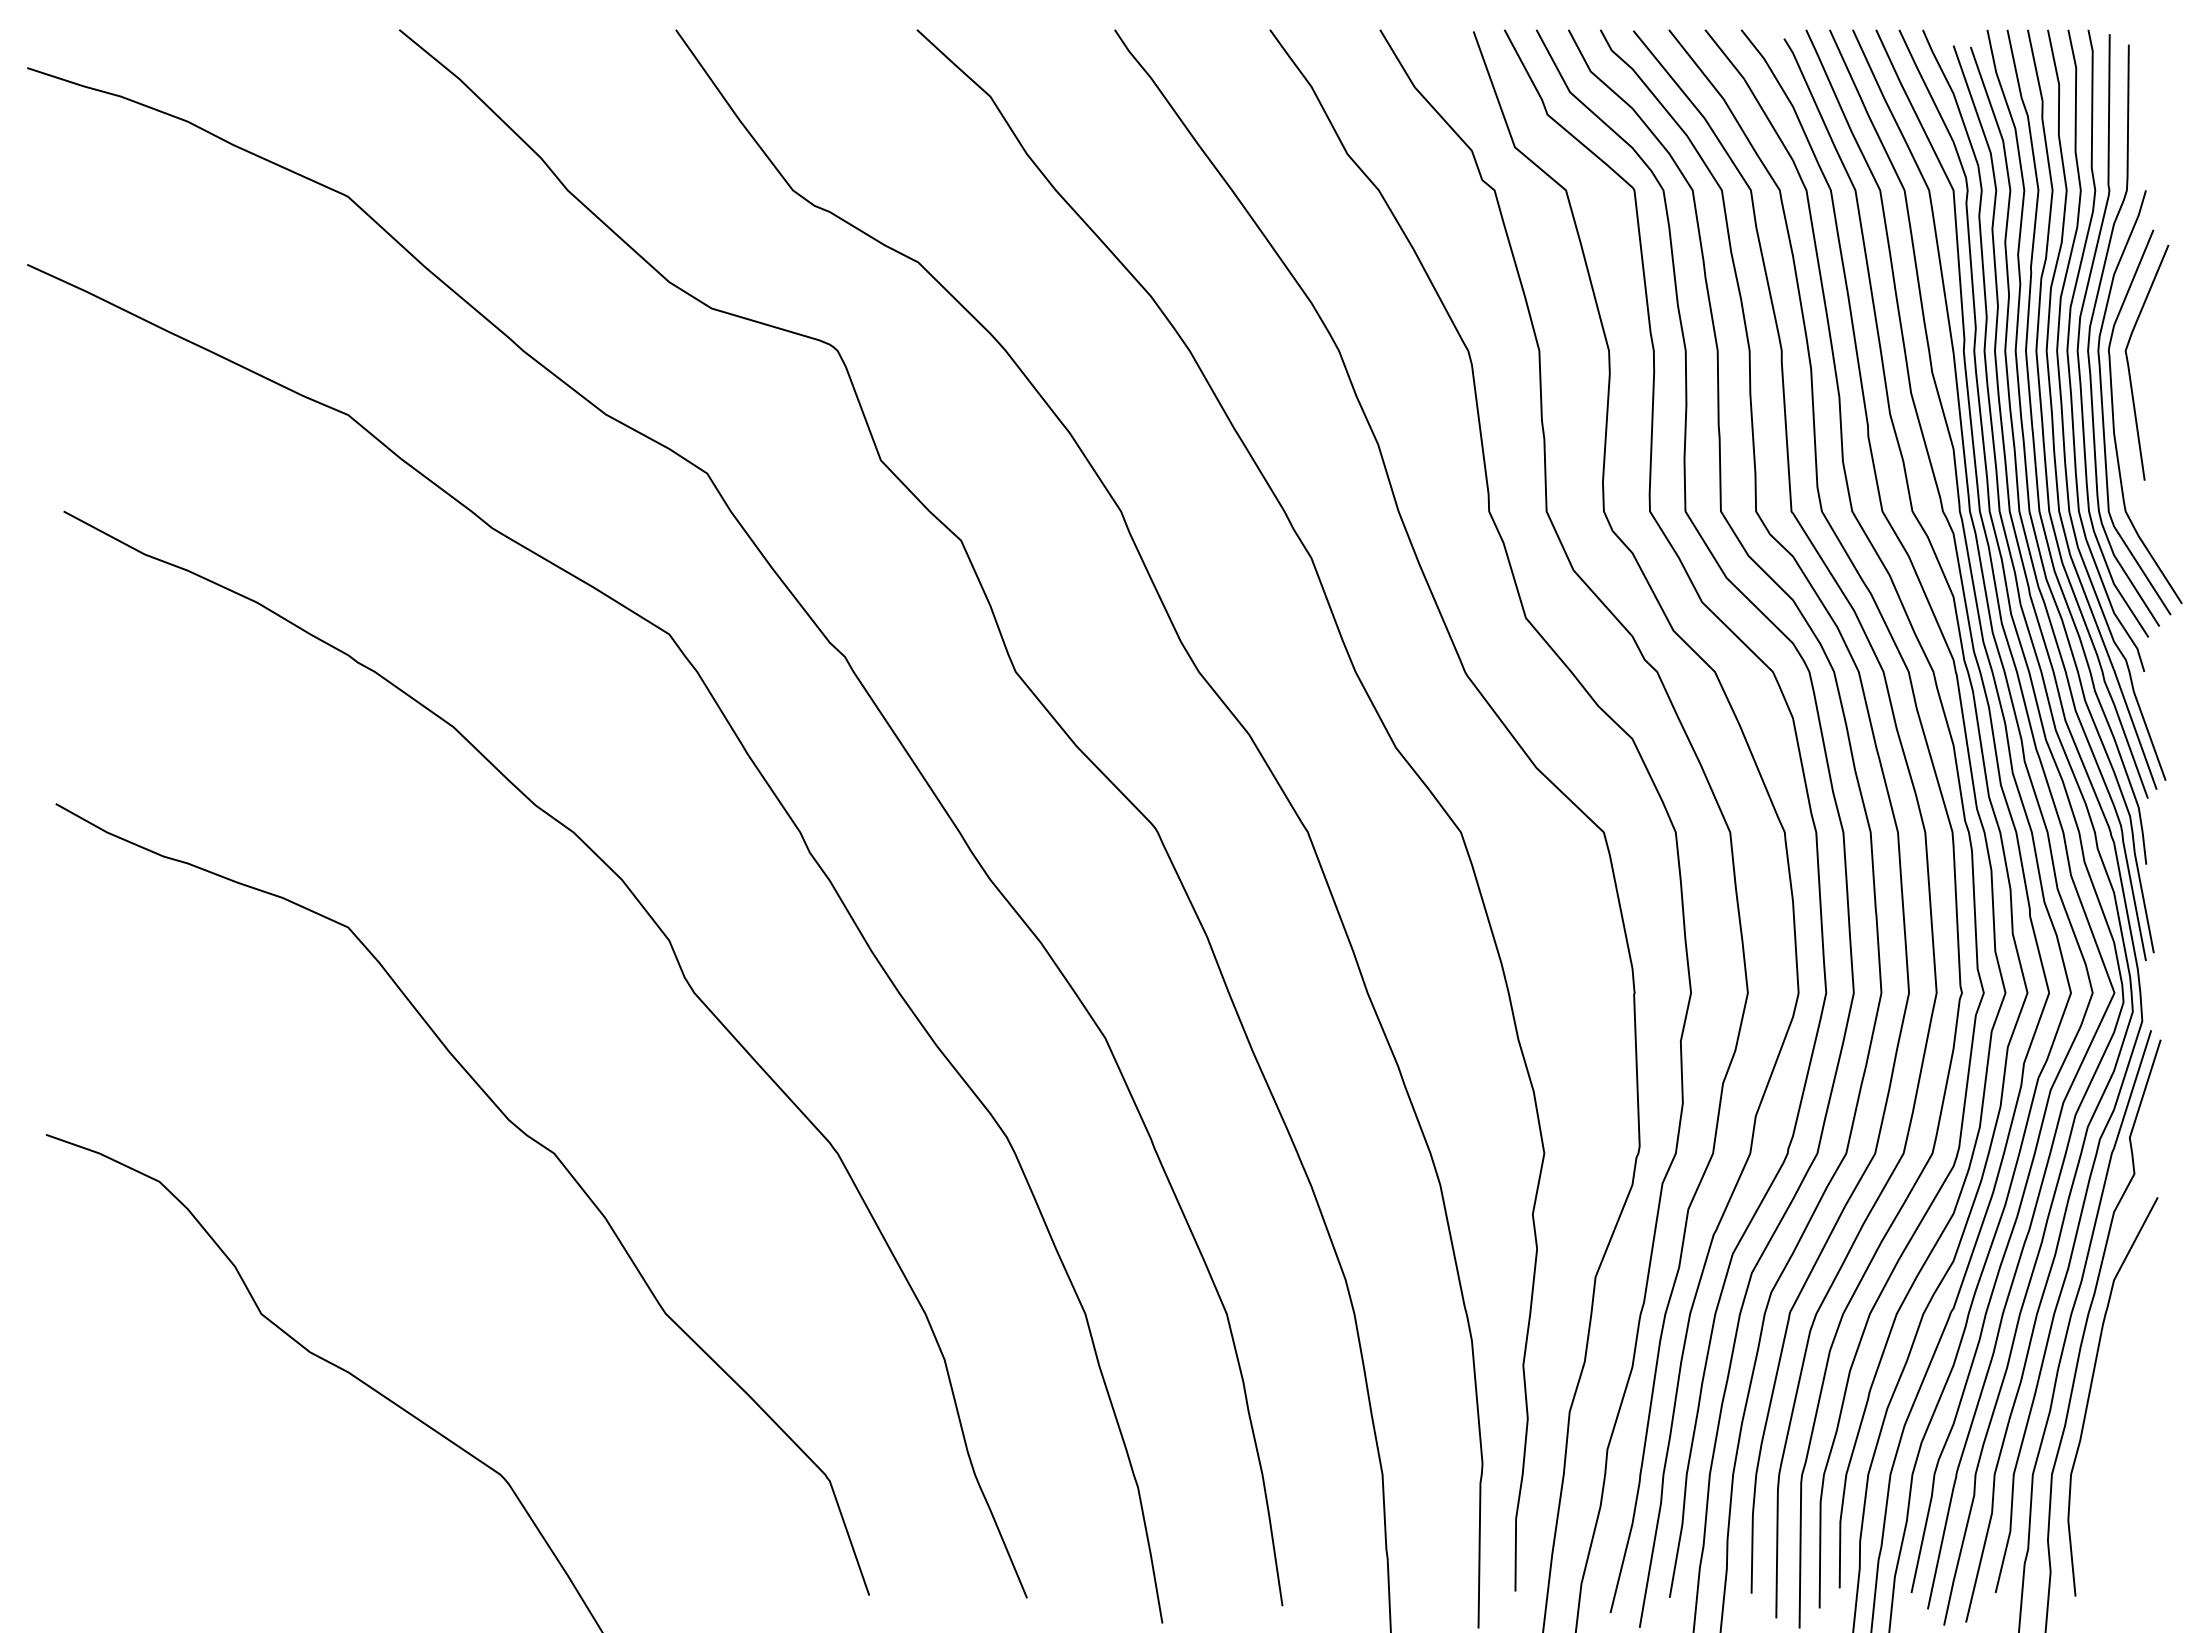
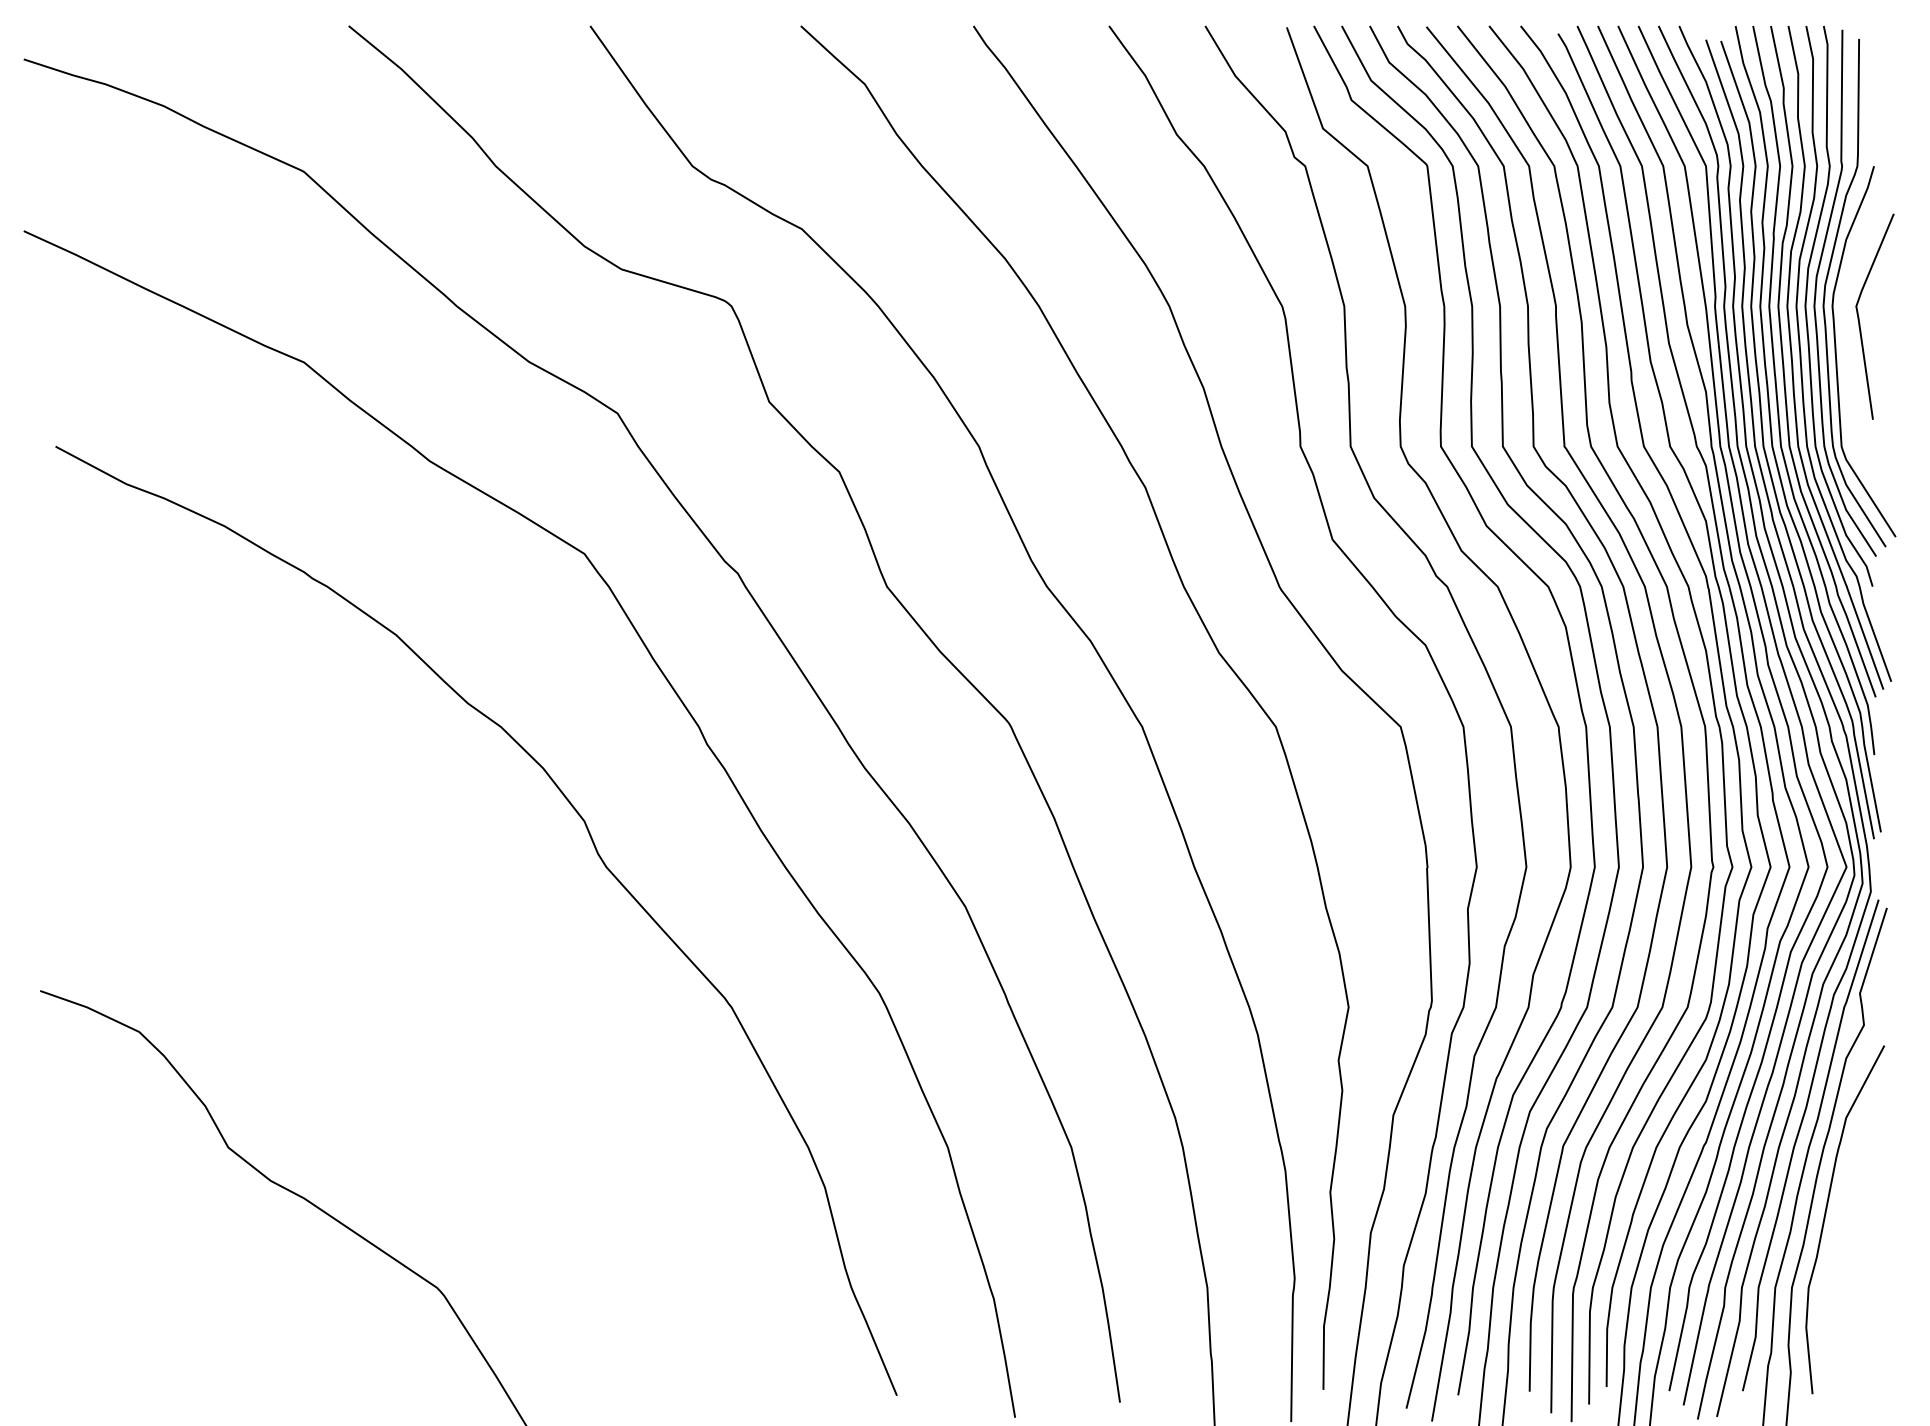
curve: (2114, 418) -> (1846, 365), removed
curve: (520, 1131) -> (454, 988), removed

